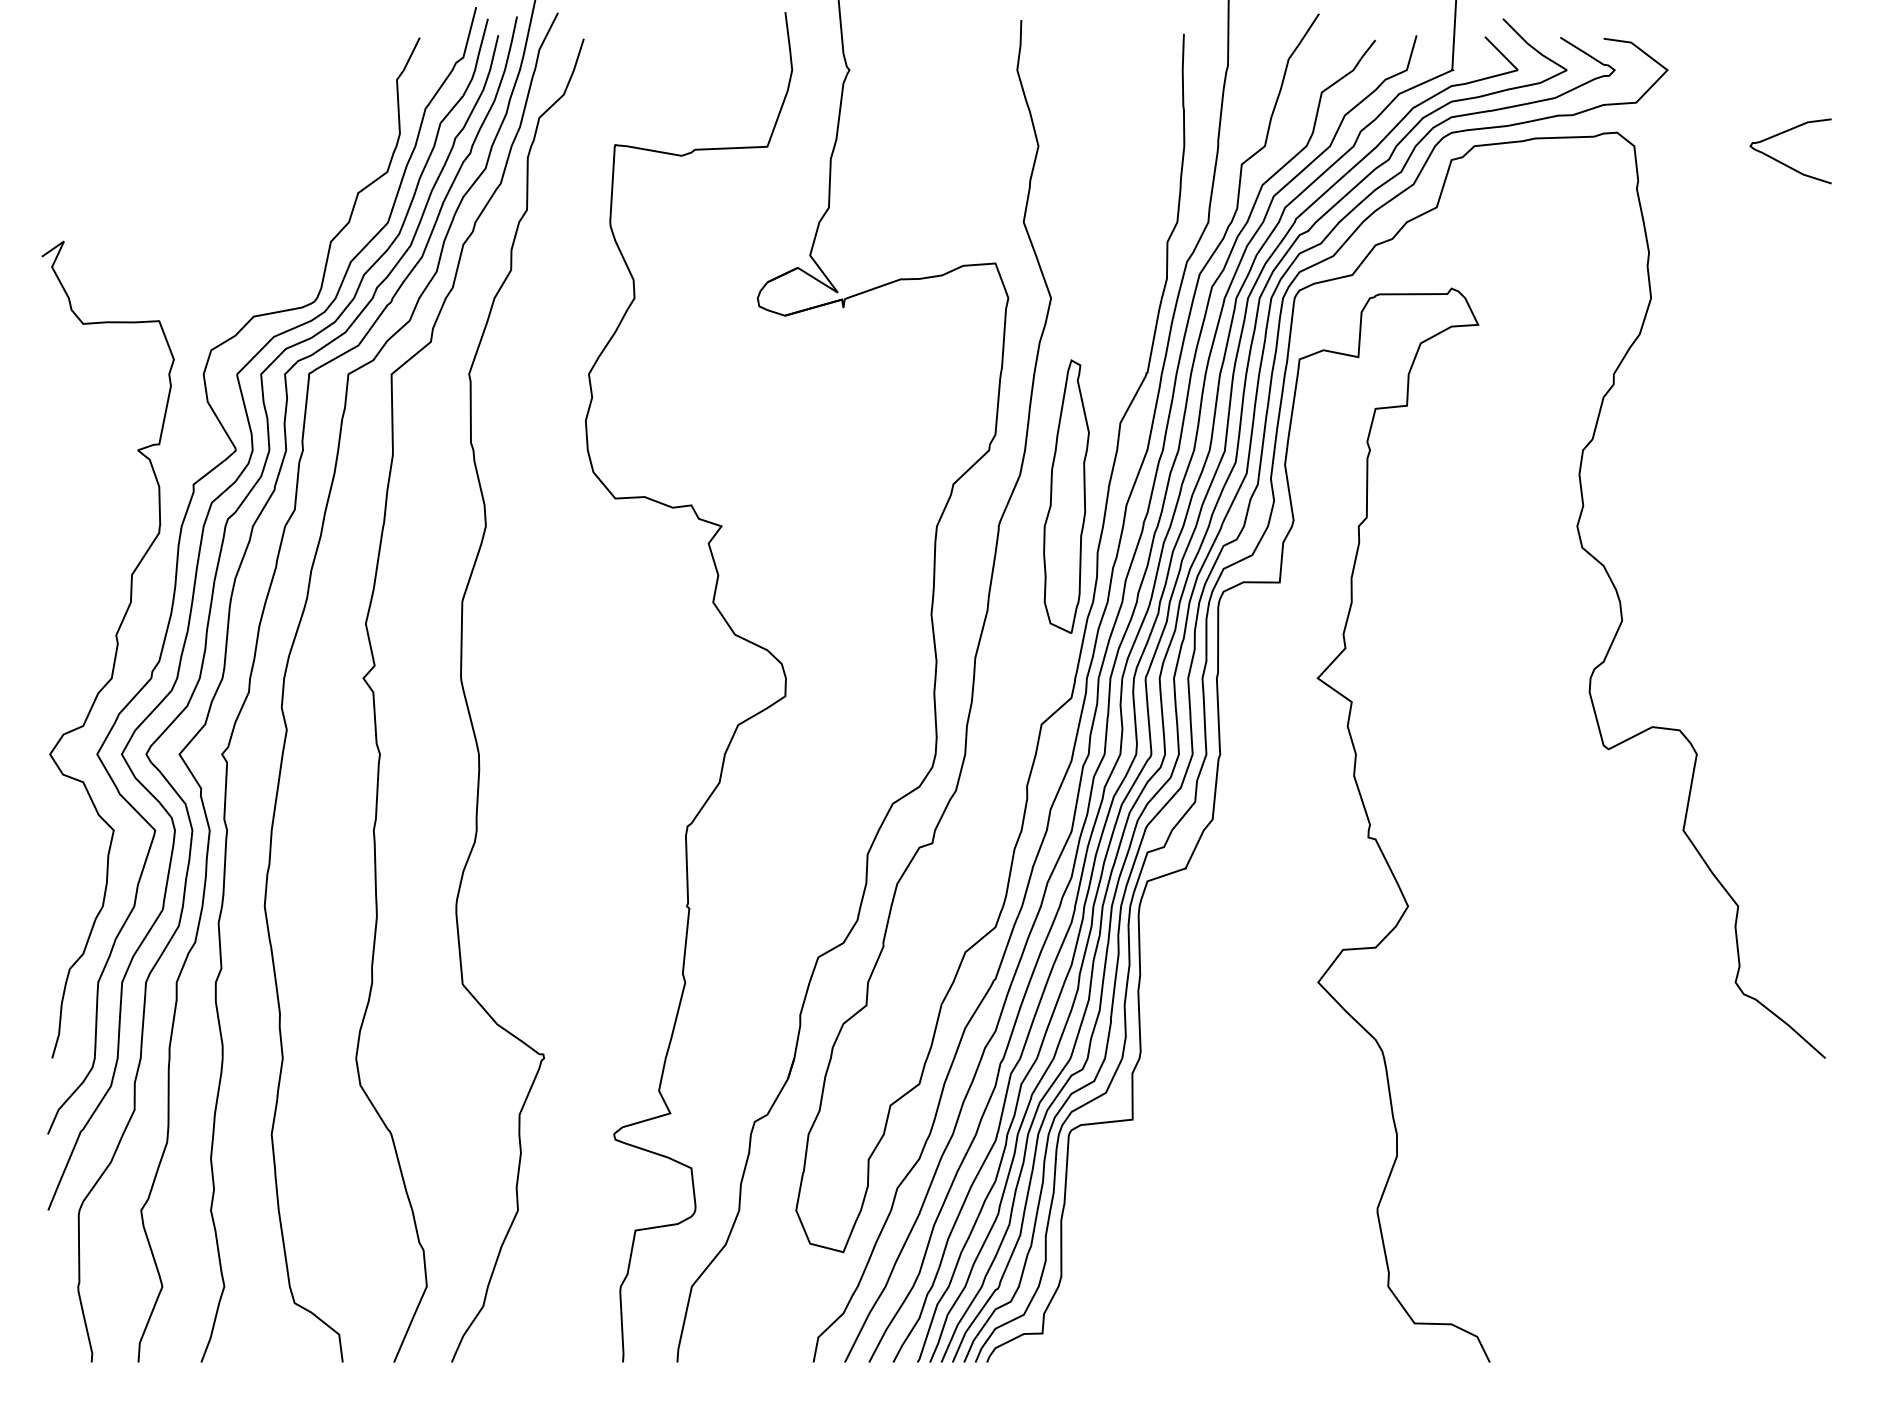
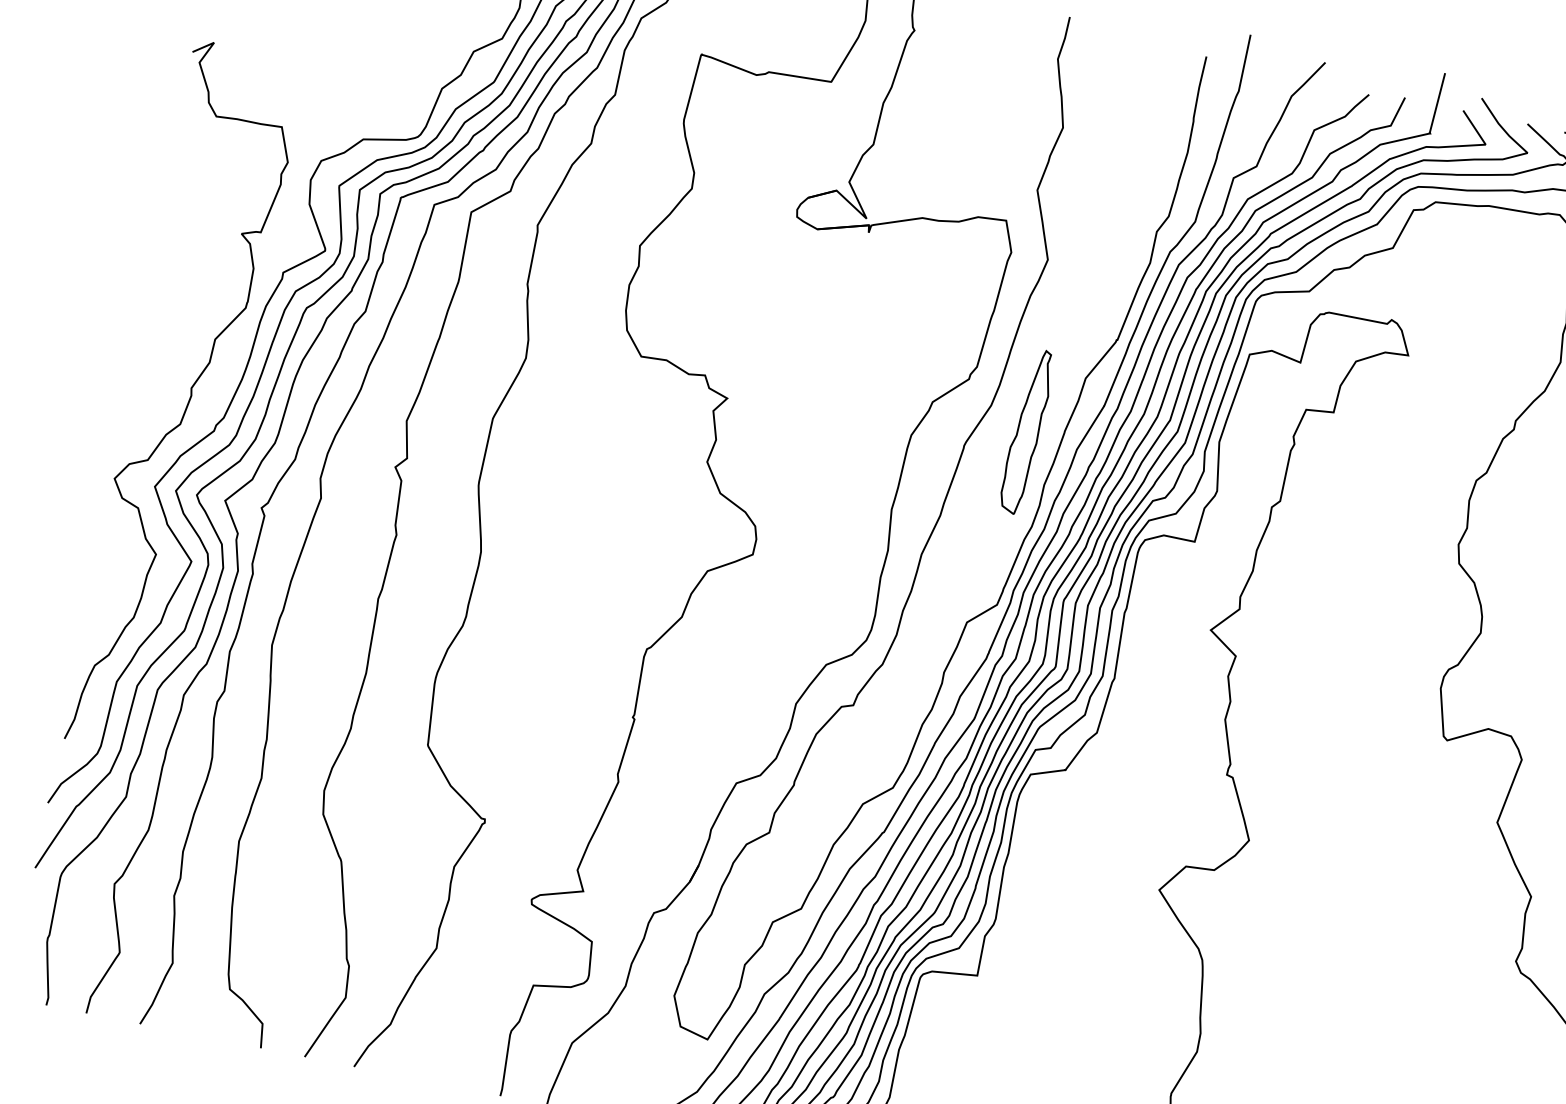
part: (1066, 496) -> (1027, 431), size x0.7

